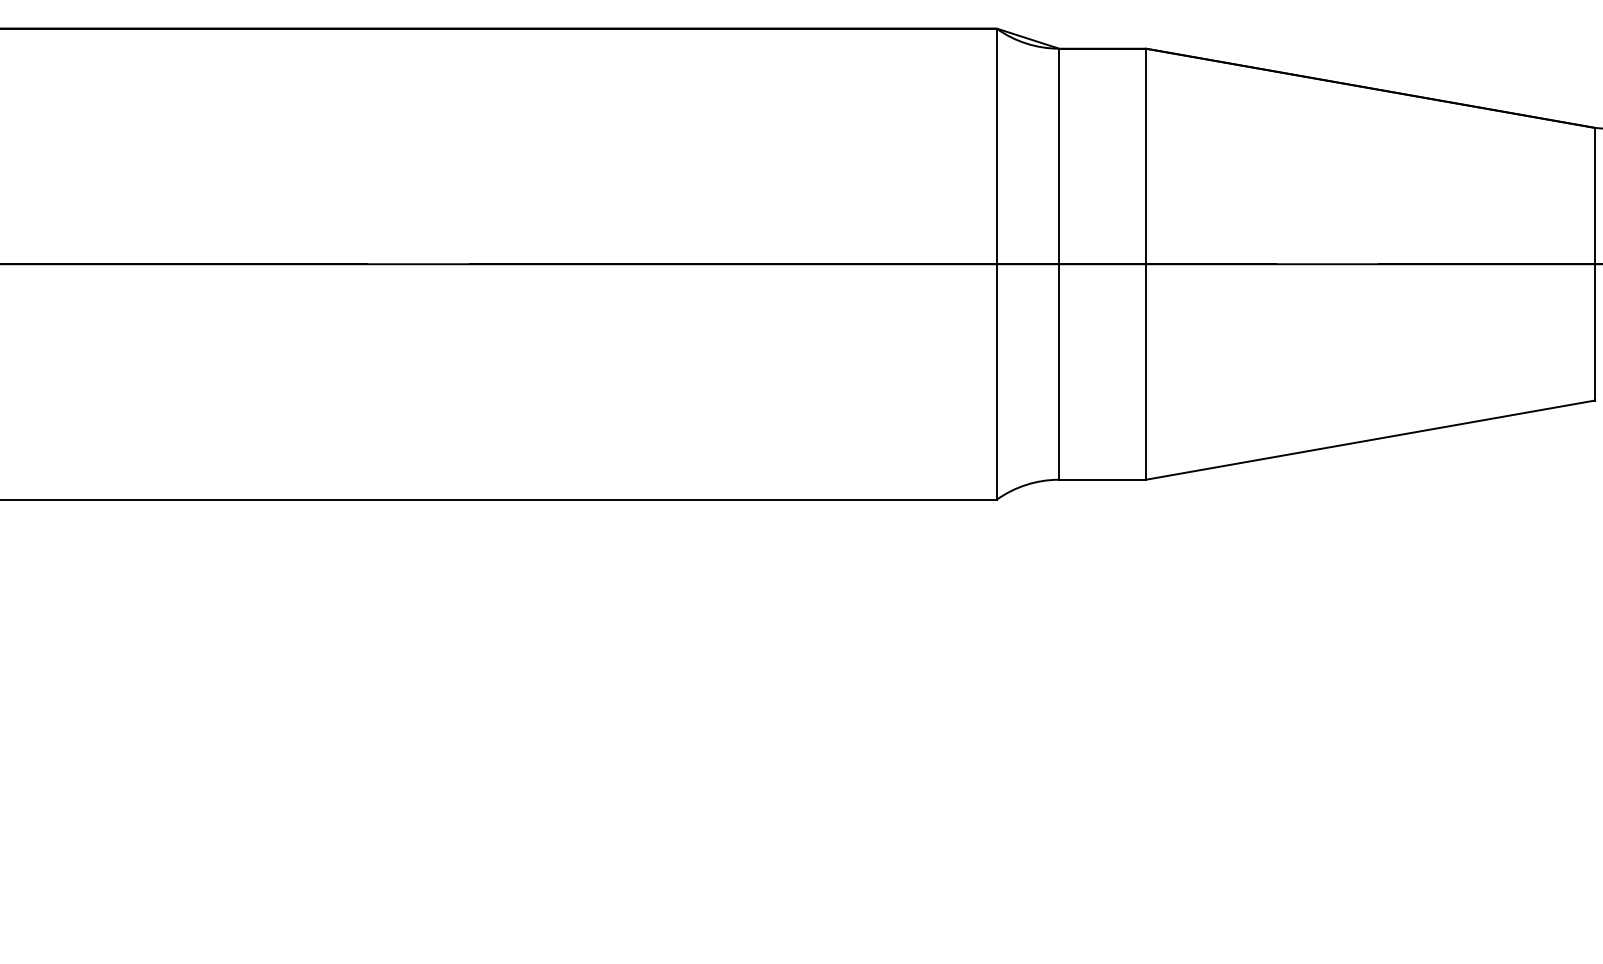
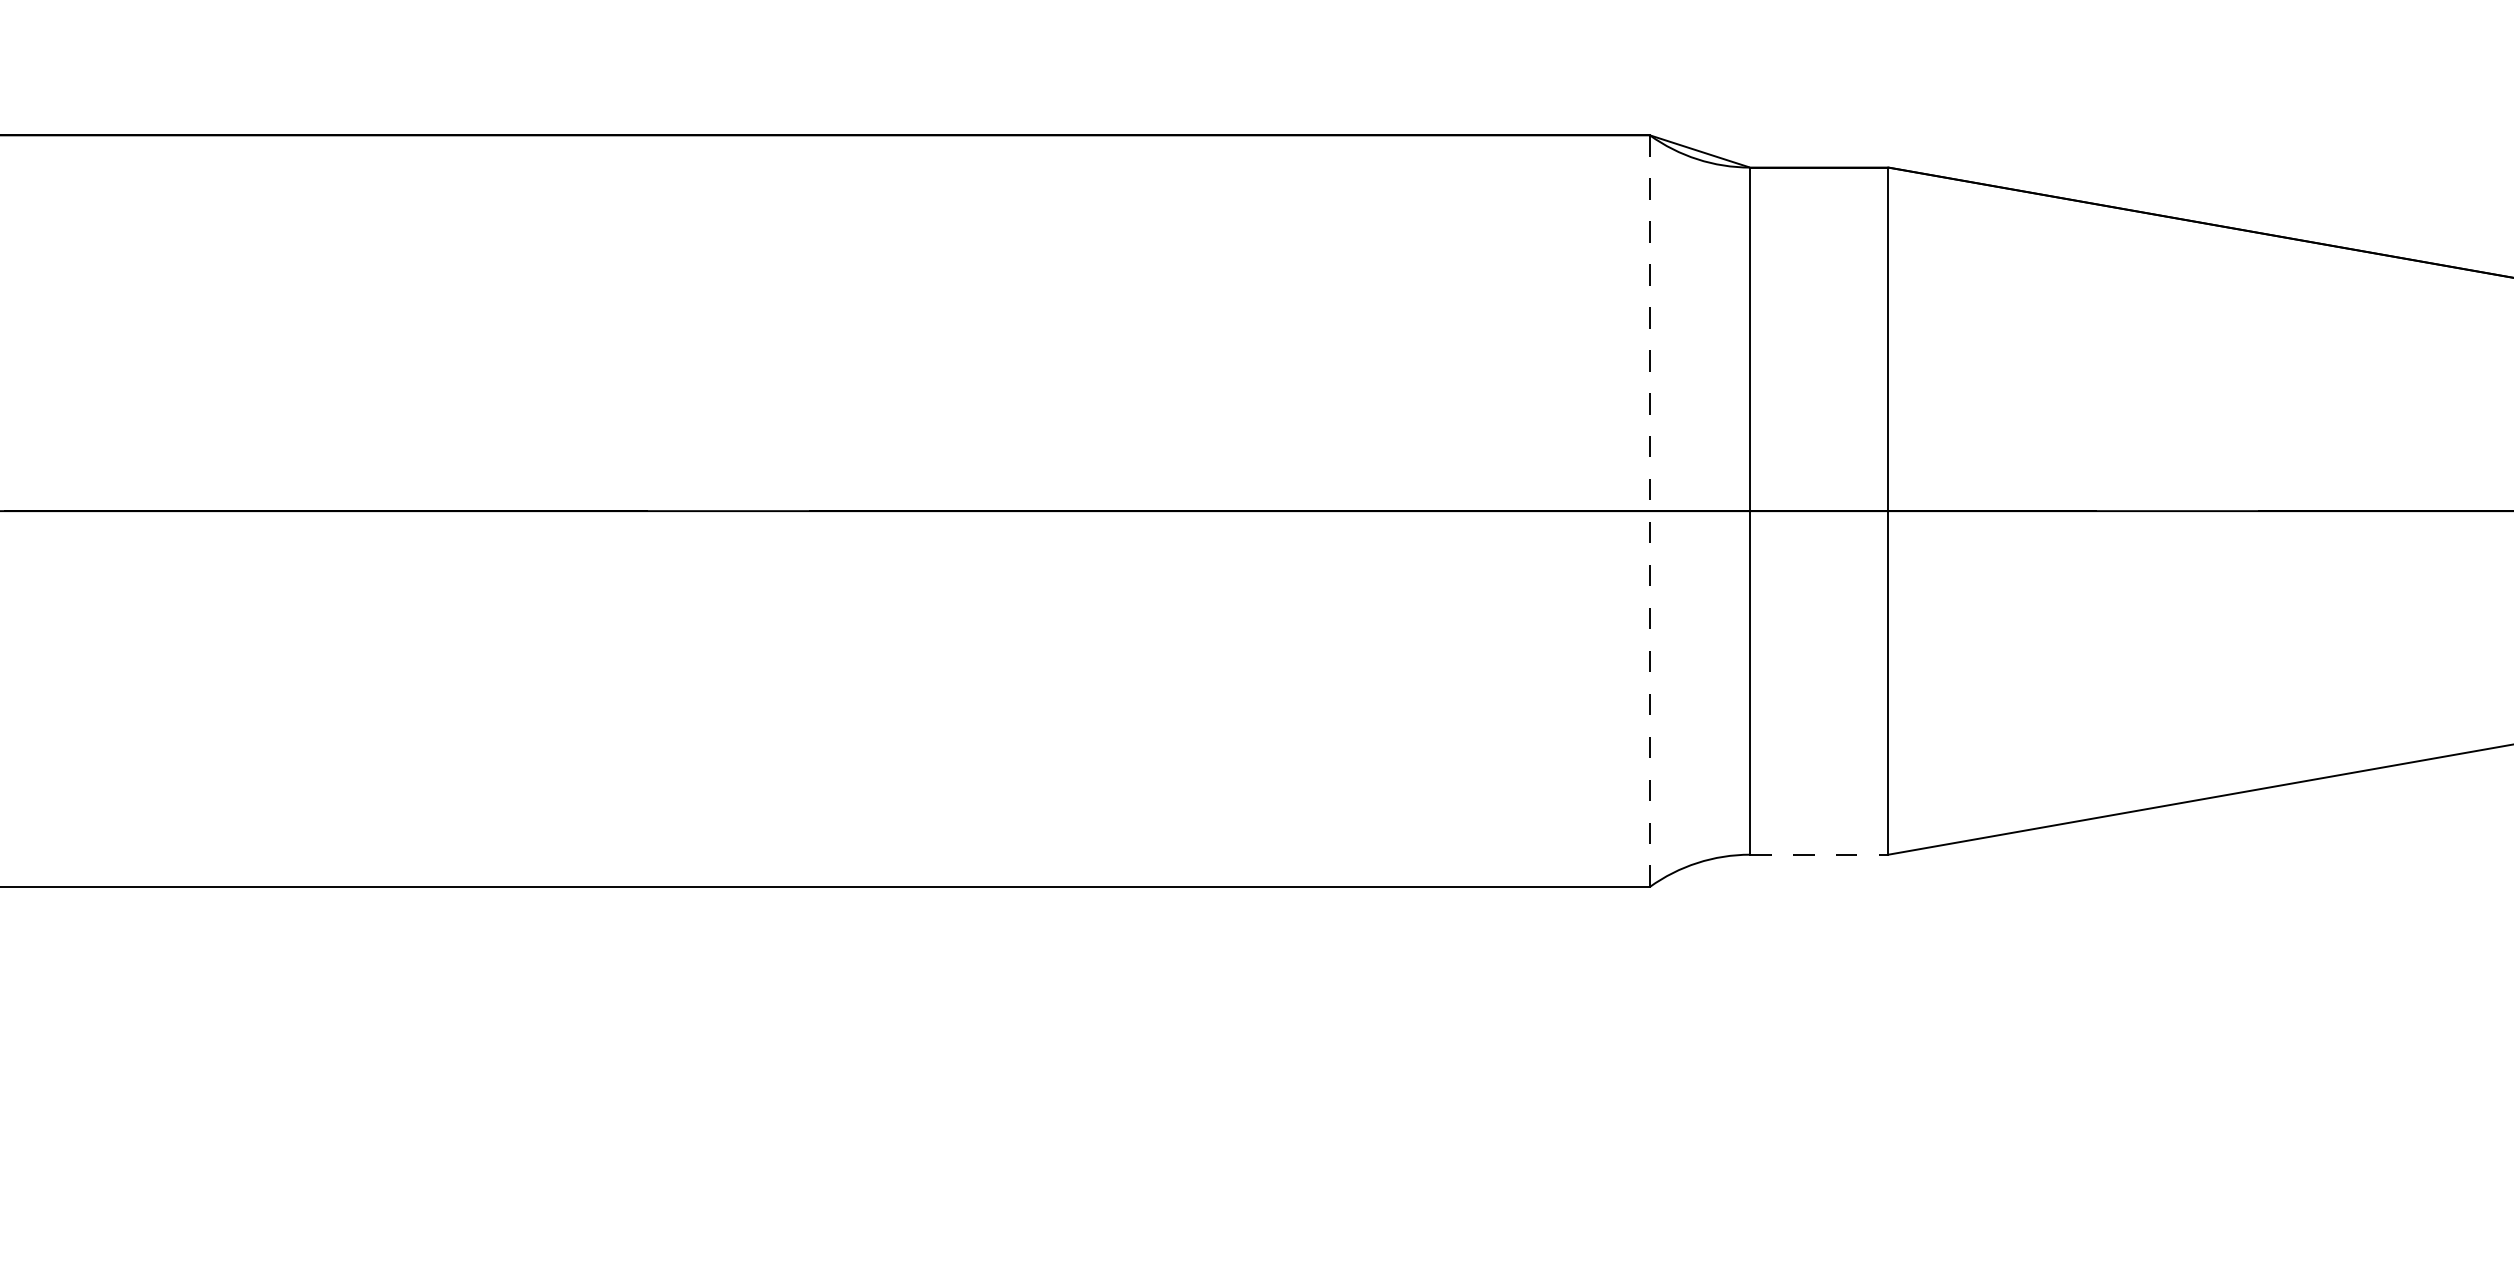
line: (996, 264) -> (1649, 511), solid -> dashed
line: (1103, 479) -> (1820, 854), solid -> dashed

